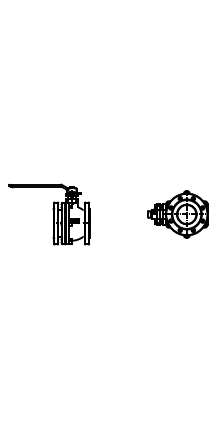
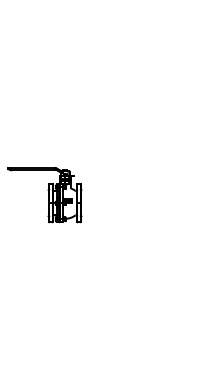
part: (177, 214) -> (161, 195), removed

